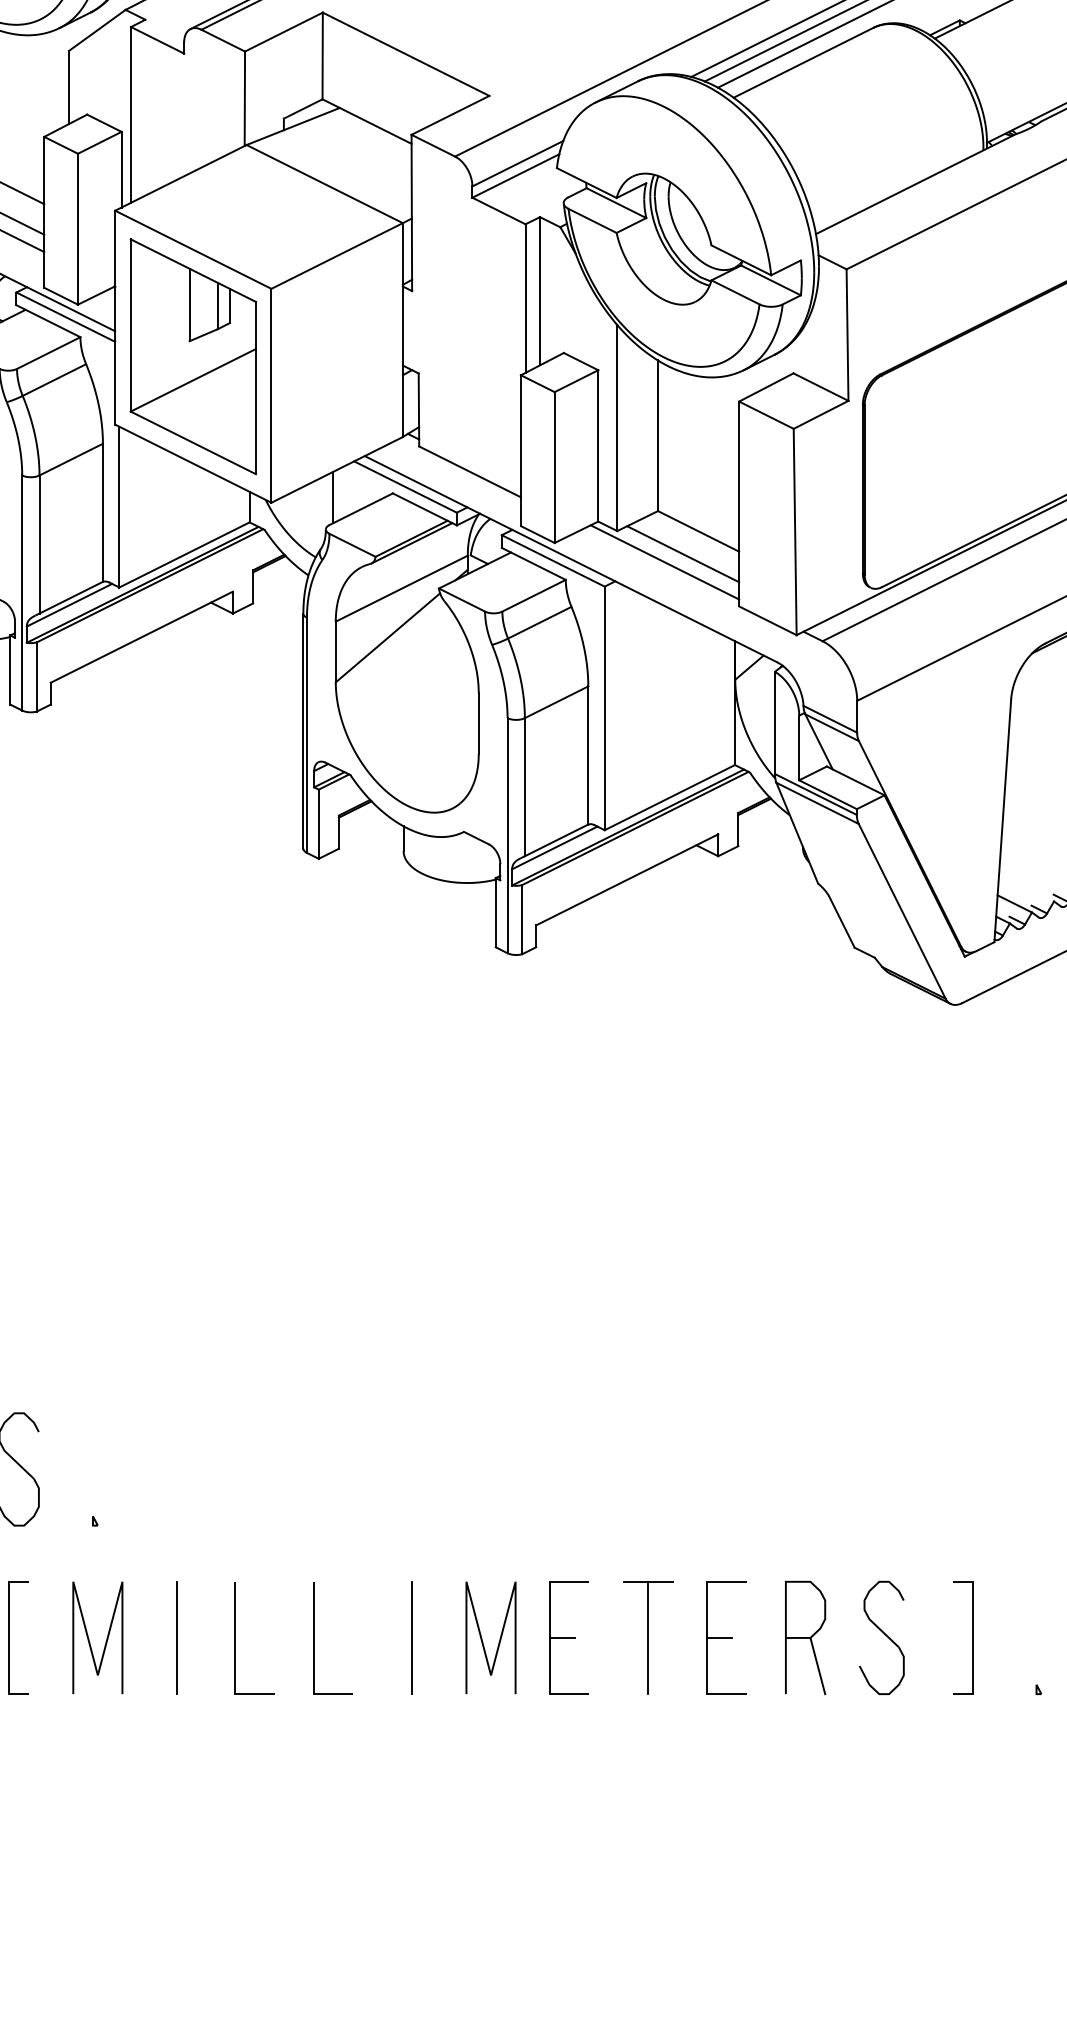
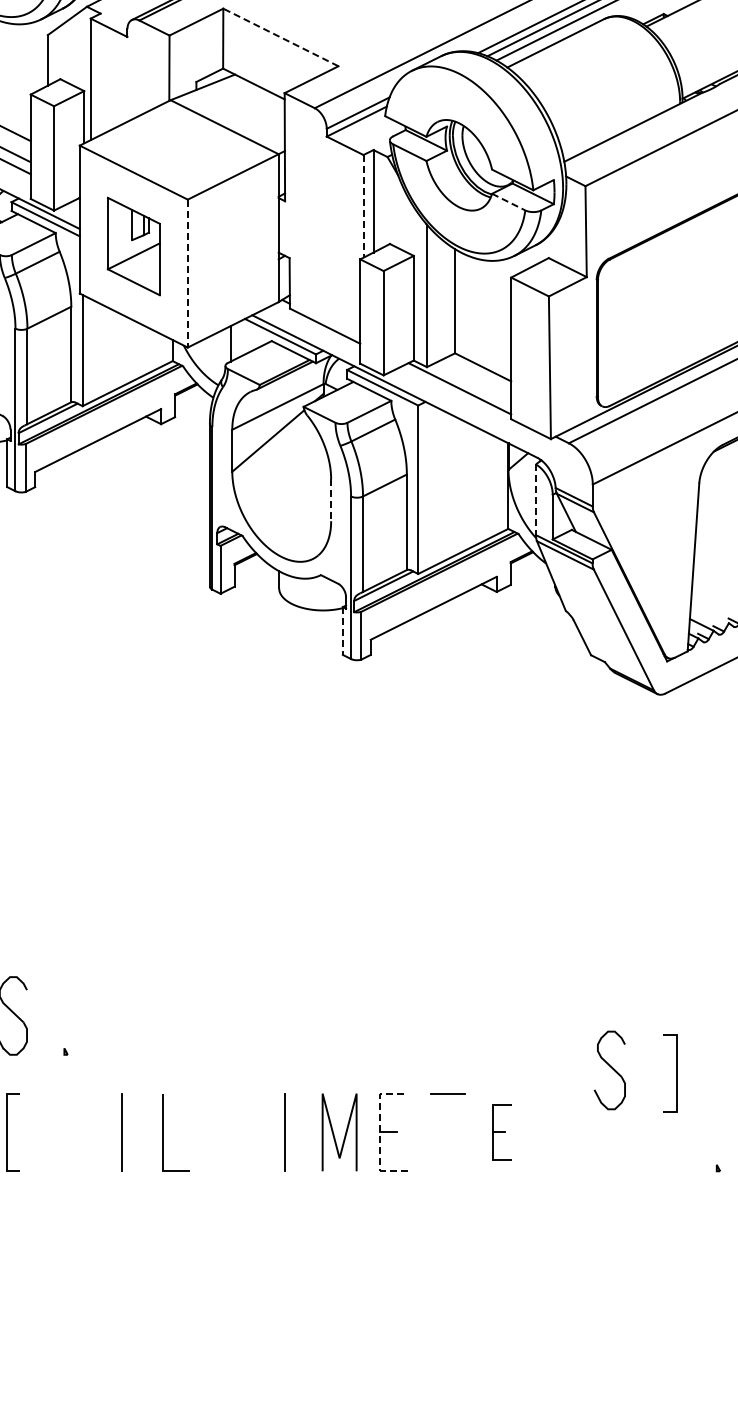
line: (405, 54) -> (280, 37), solid -> dashed
line: (735, 292) -> (508, 202), solid -> dashed
line: (525, 298) -> (363, 206), solid -> dashed
part: (192, 356) -> (133, 246), size x0.6
line: (270, 395) -> (187, 273), solid -> dashed
line: (683, 553) -> (472, 382), removed
line: (479, 723) -> (331, 500), solid -> dashed
line: (774, 723) -> (535, 500), solid -> dashed
line: (495, 913) -> (342, 631), solid -> dashed
line: (314, 1638) -> (217, 1132), removed
line: (550, 1638) -> (380, 1132), solid -> dashed
line: (648, 1638) -> (448, 1132), removed
part: (725, 1638) -> (501, 1132), size x0.7
part: (804, 1638) -> (556, 1132), removed
part: (881, 1638) -> (609, 1070), moved
line: (972, 1638) -> (676, 1073), moved
line: (90, 1639) -> (62, 1133), removed

